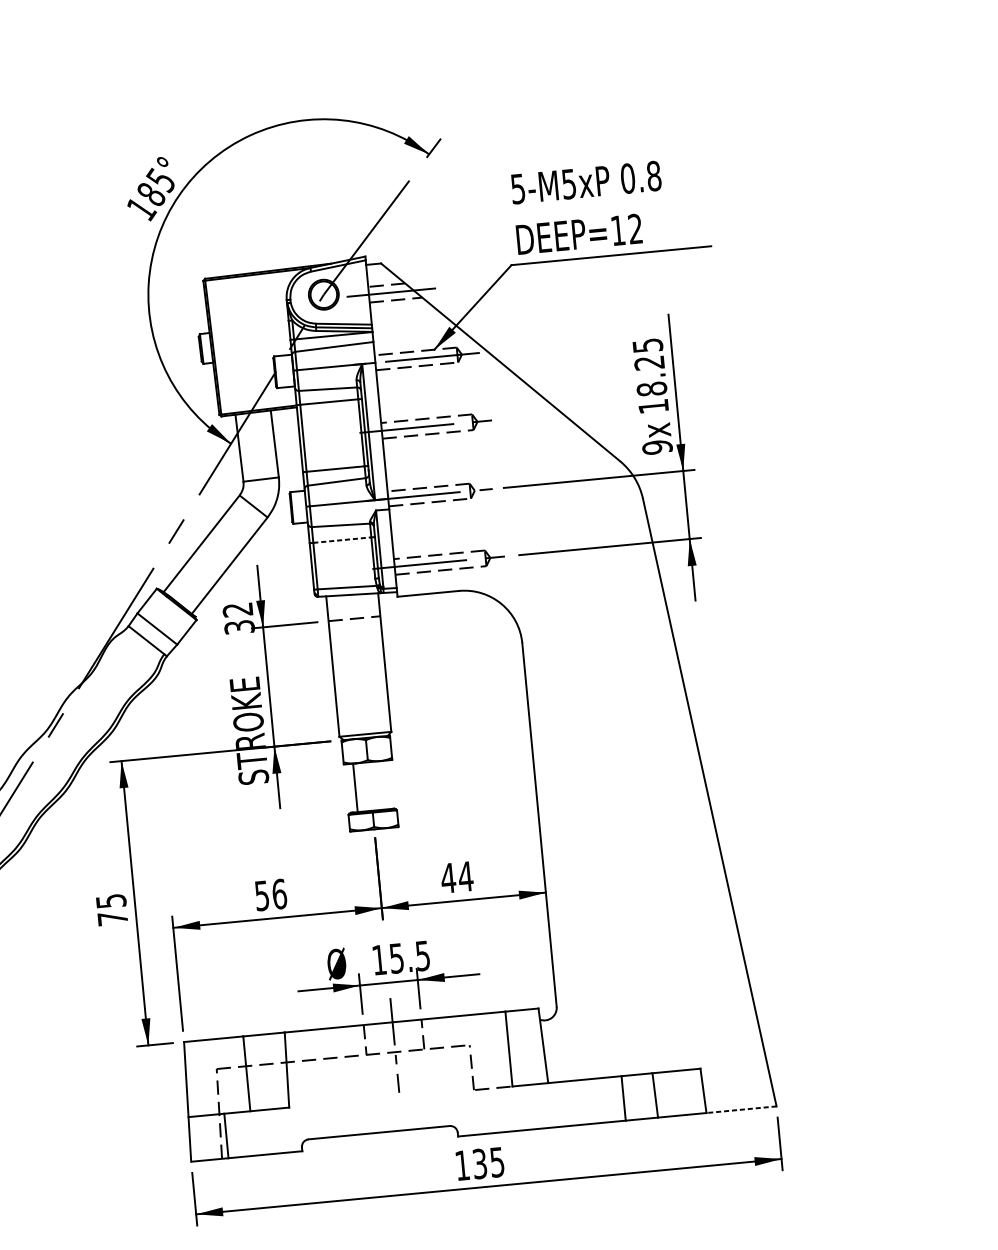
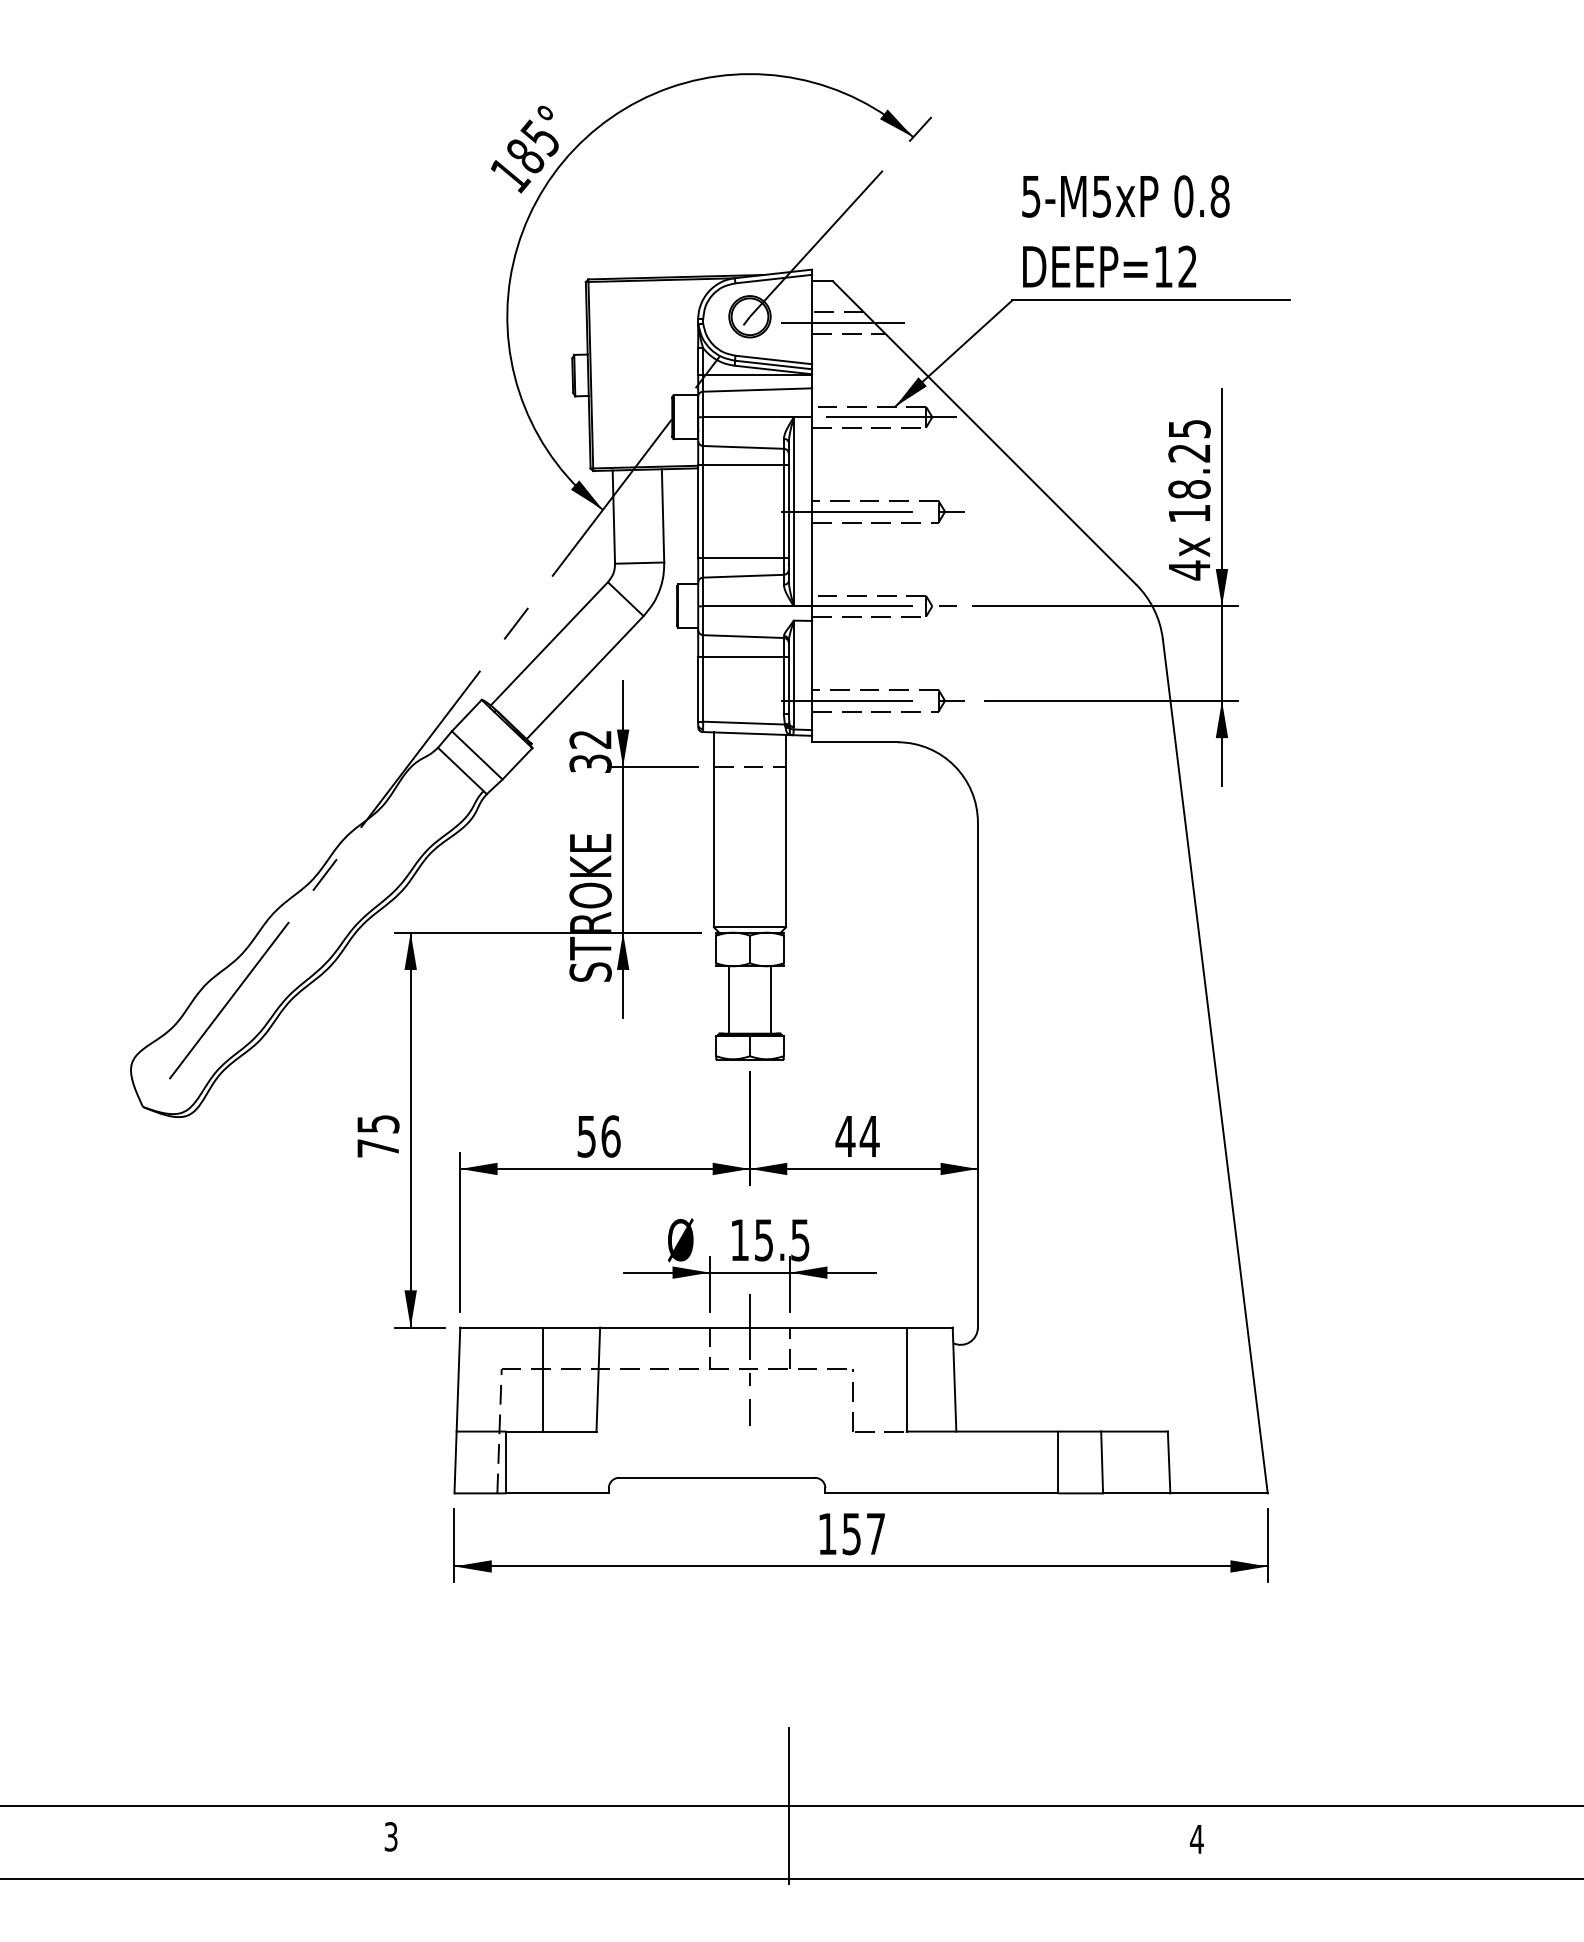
text: (657, 447) -> (1189, 570), 9x -> 4x
line: (343, 540) -> (744, 657), dashed -> solid
line: (385, 784) -> (770, 999), added
line: (741, 1109) -> (1219, 1493), dashed -> solid
text: (488, 1162) -> (863, 1533), 135 -> 157

